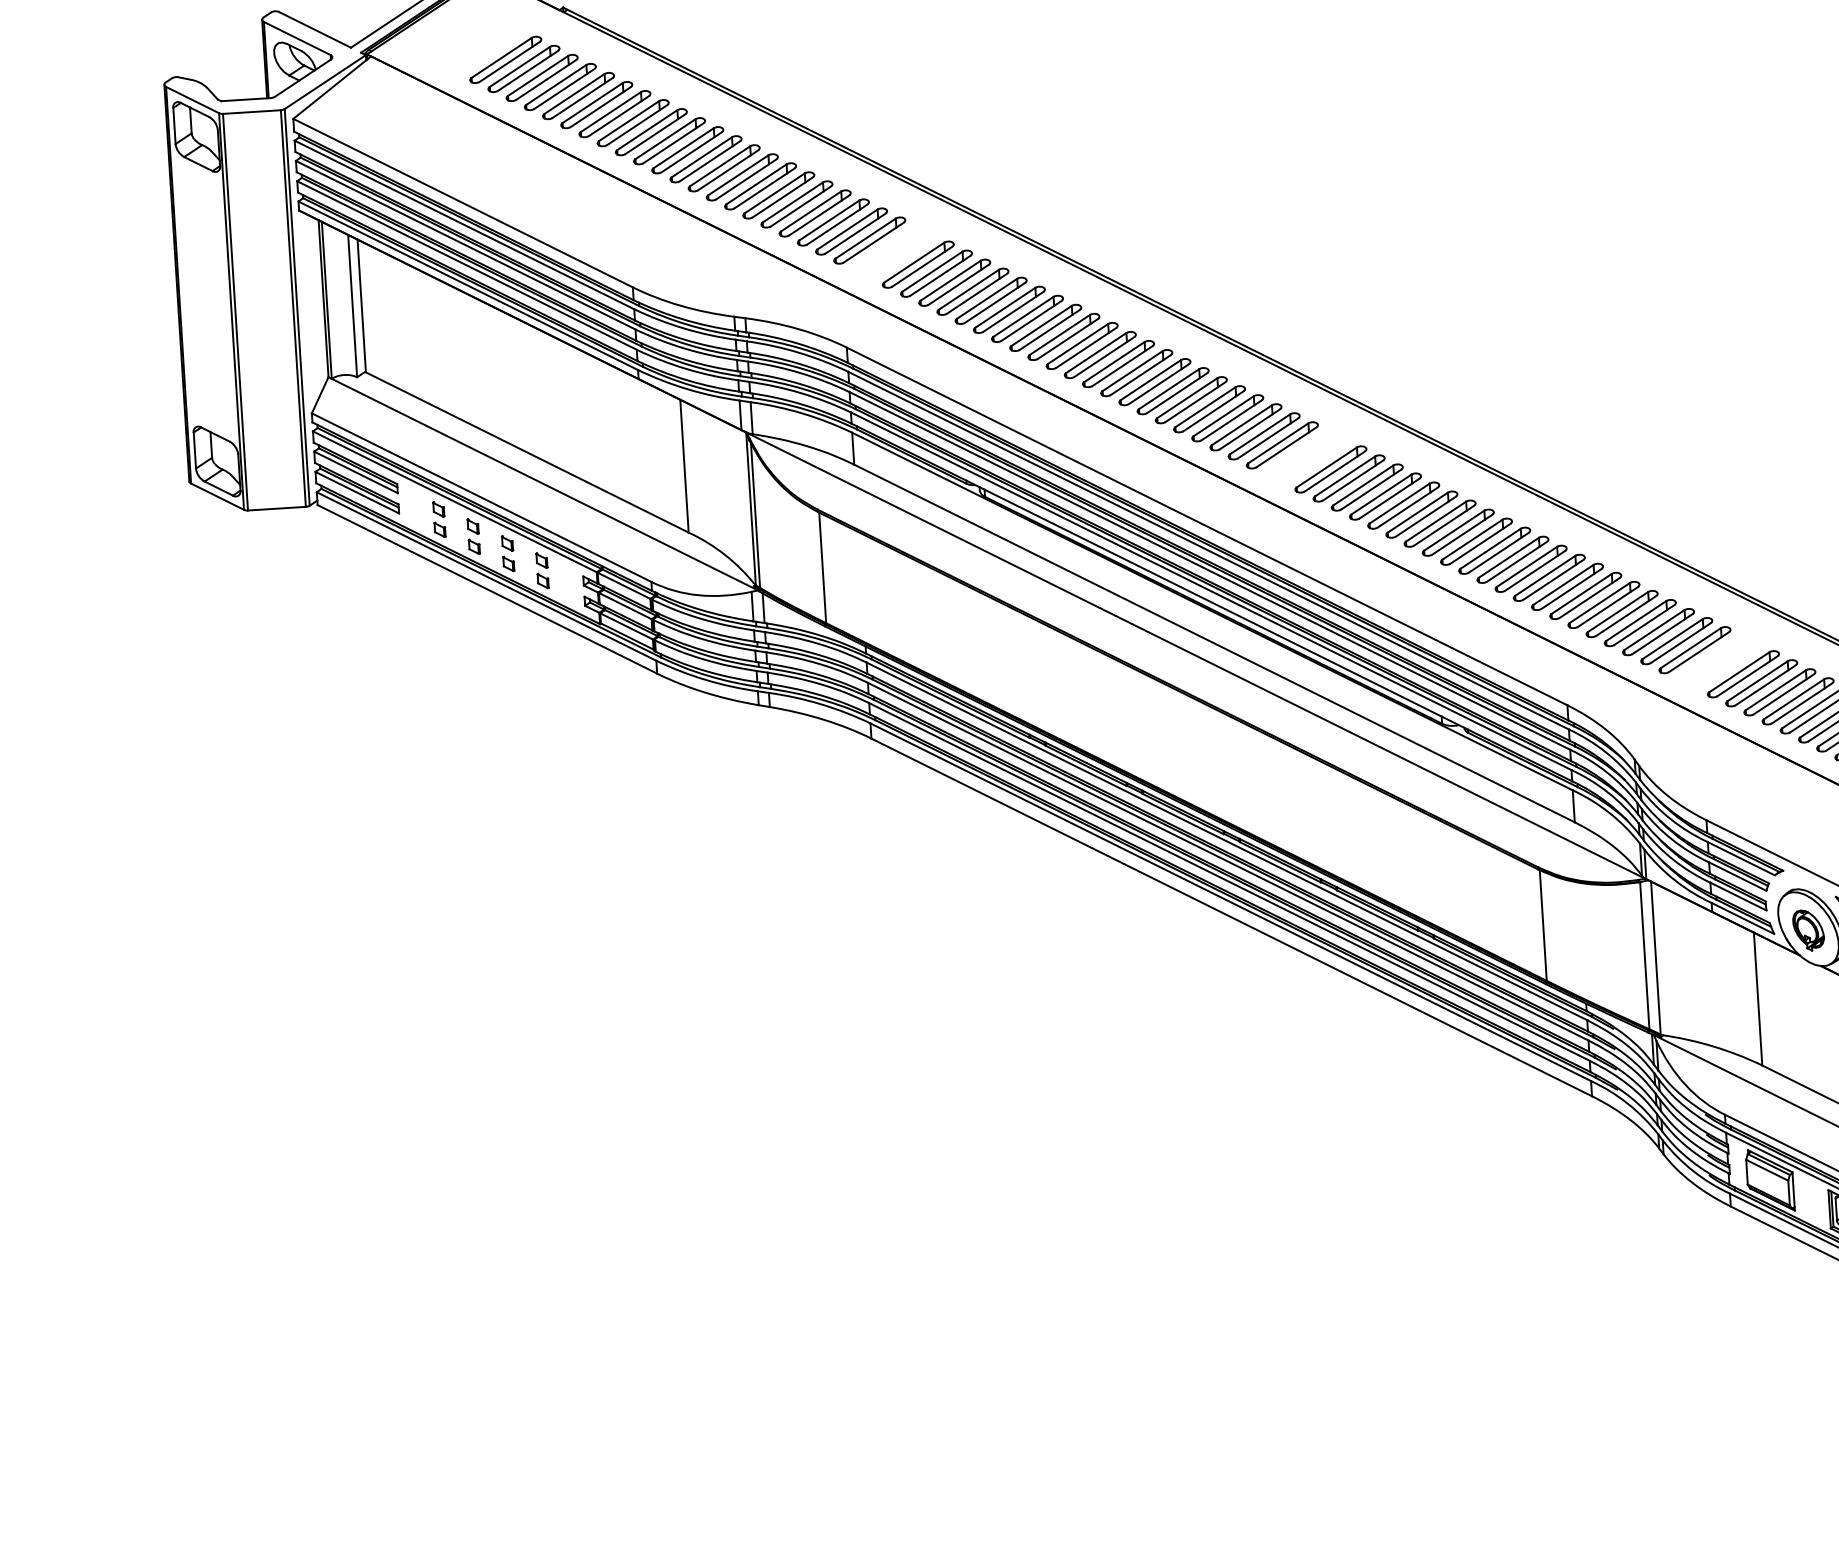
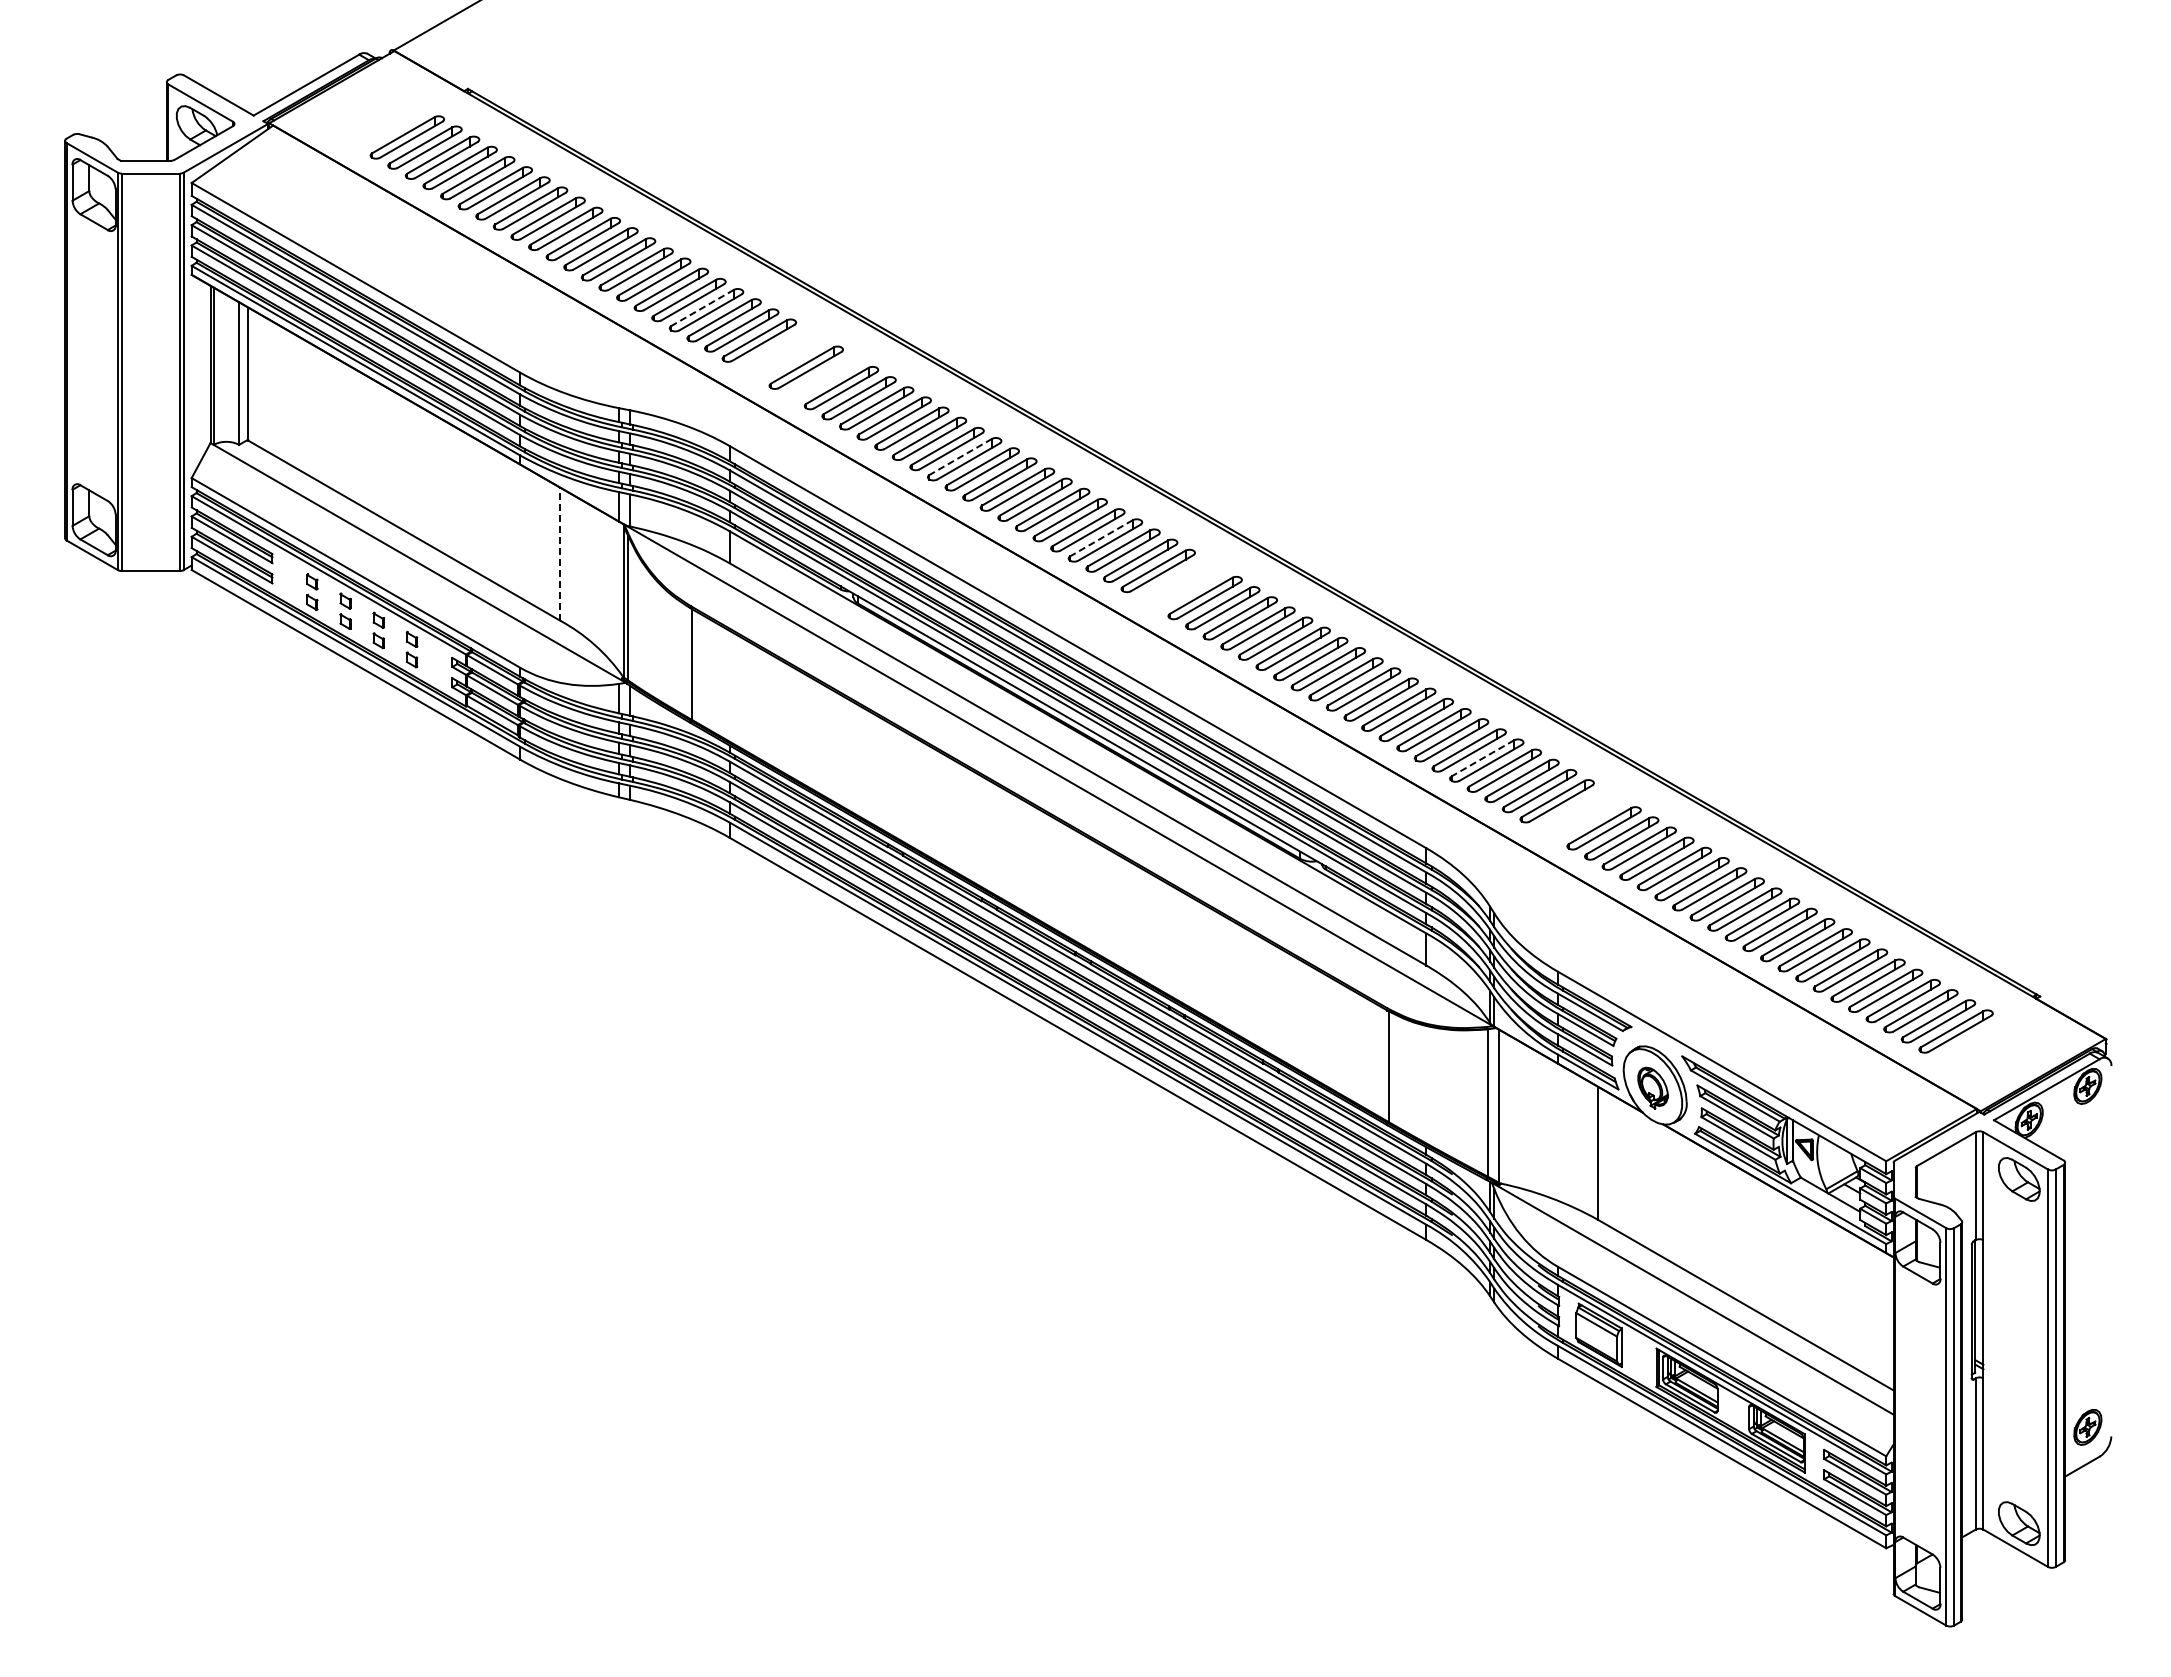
line: (811, 212) -> (702, 308), solid -> dashed
part: (936, 273) -> (823, 377), removed
line: (1077, 344) -> (960, 457), solid -> dashed
line: (1223, 416) -> (1101, 538), solid -> dashed
line: (684, 466) -> (560, 554), solid -> dashed
line: (1617, 612) -> (1482, 758), solid -> dashed

